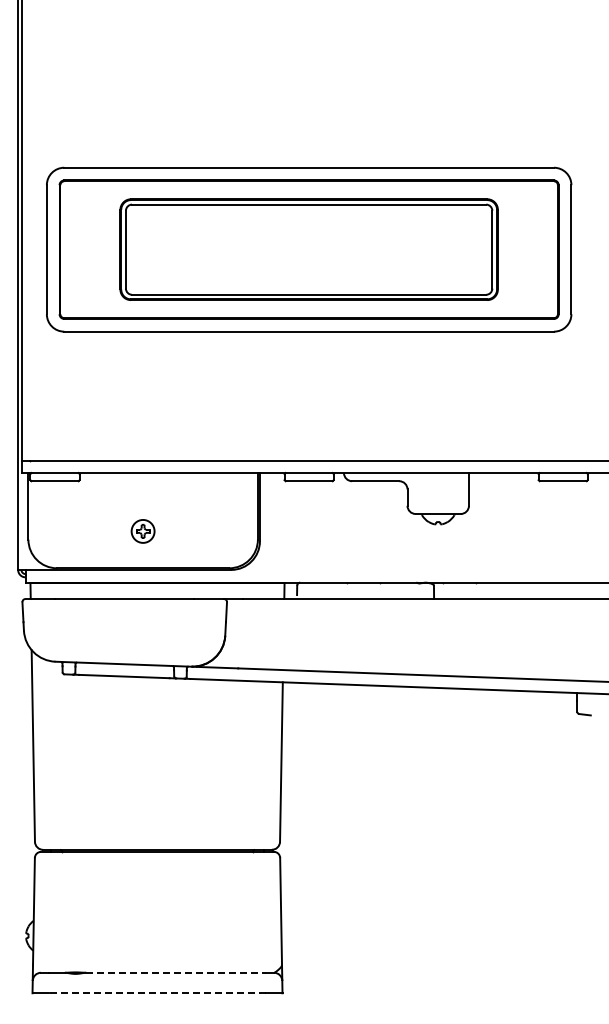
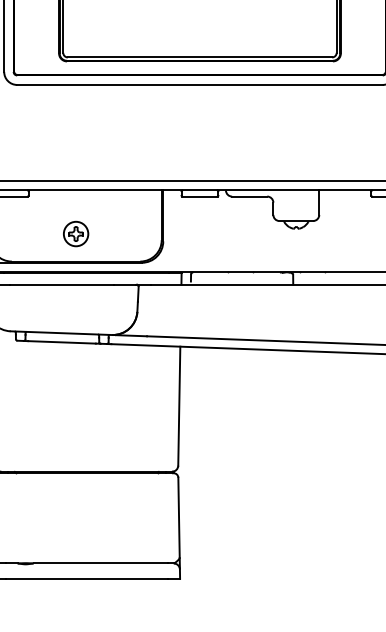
part: (142, 531) -> (75, 234), size x1.43
line: (176, 972) -> (100, 563), dashed -> solid
line: (157, 993) -> (86, 578), dashed -> solid

